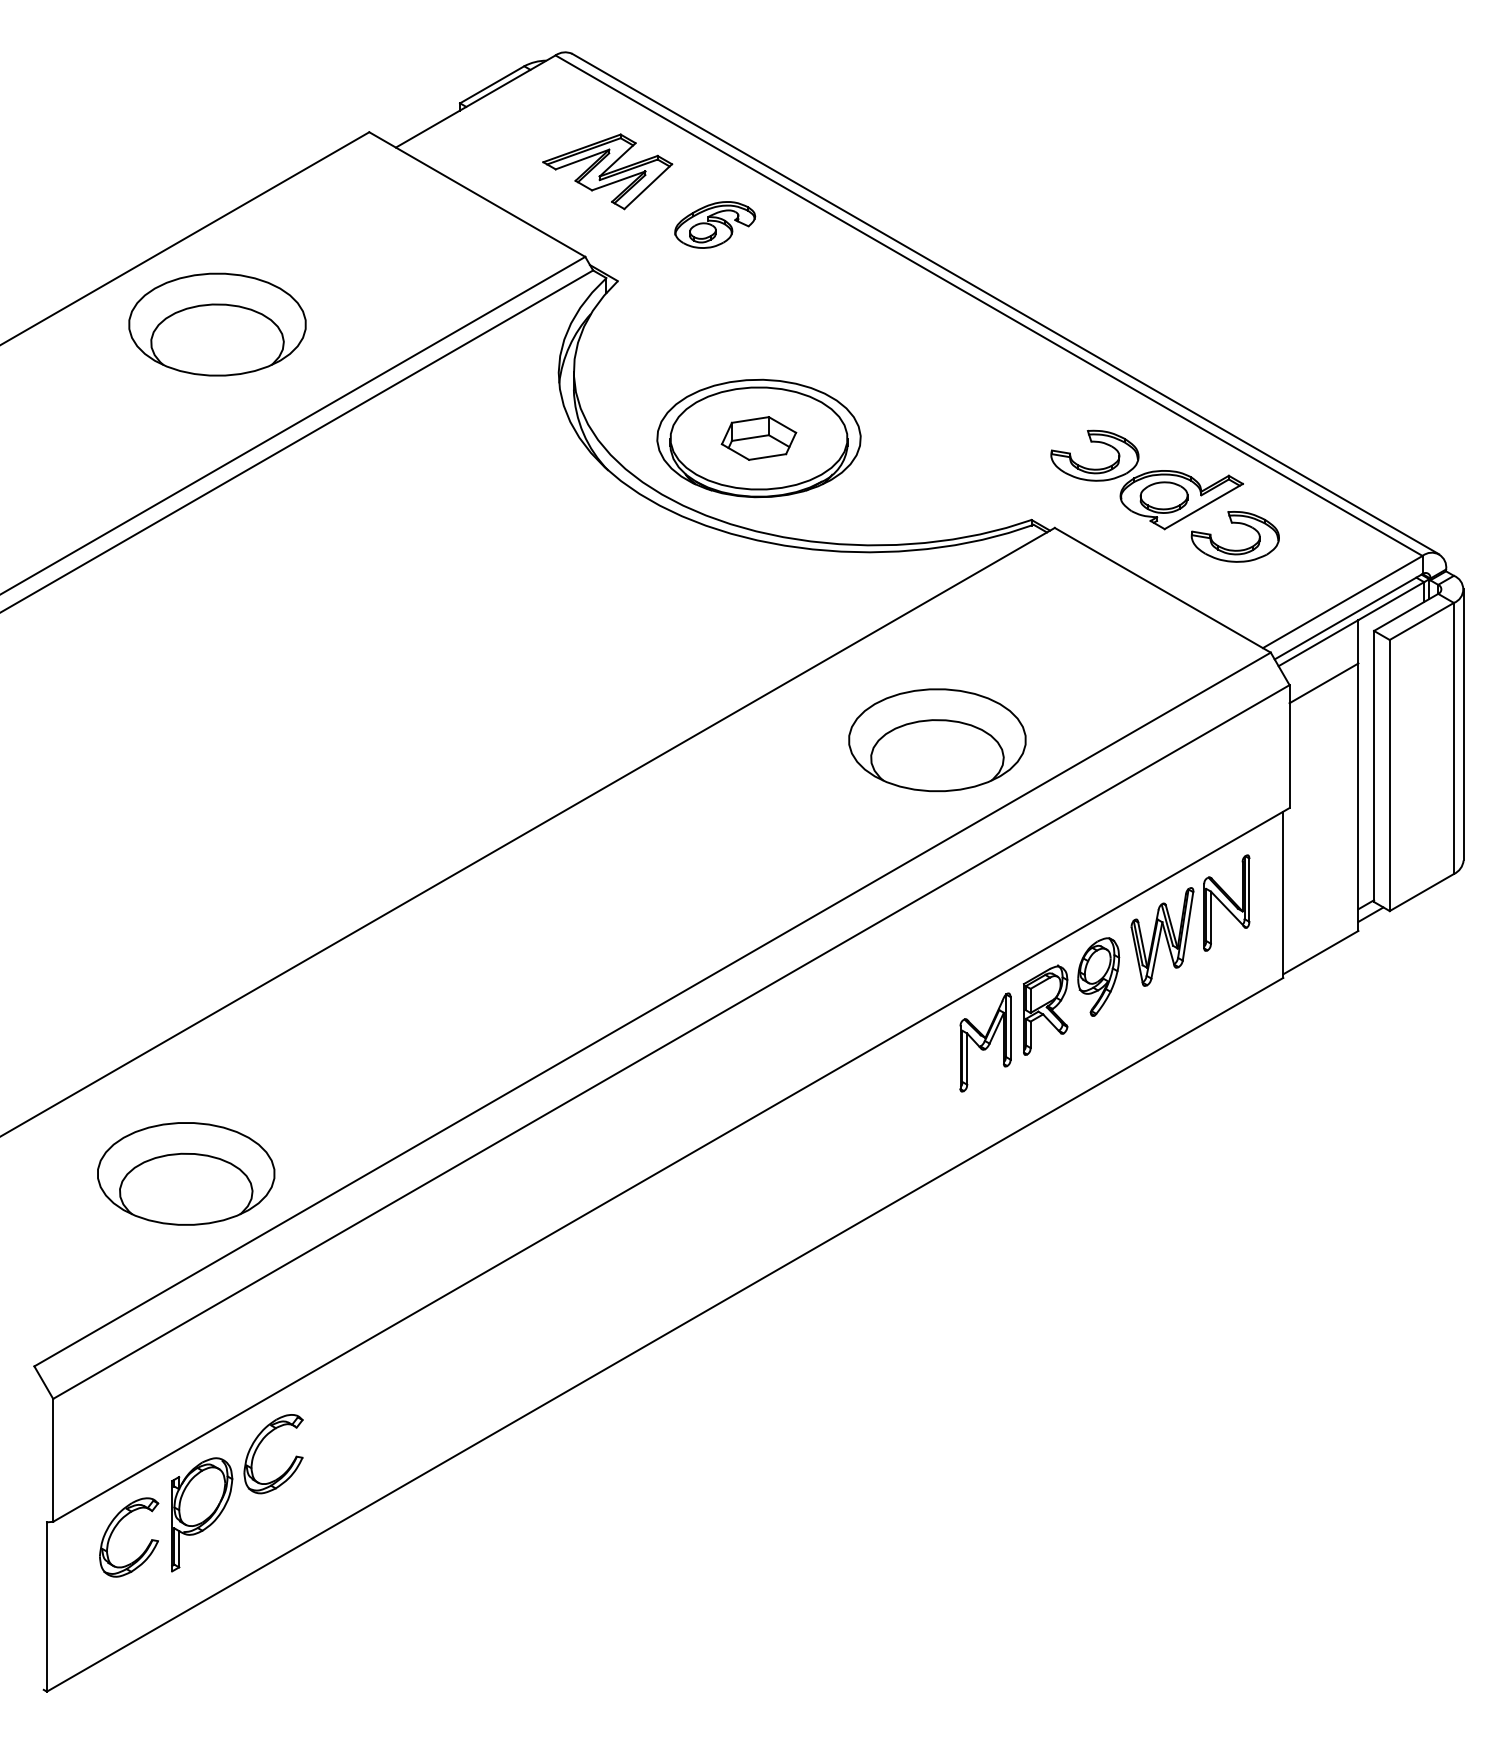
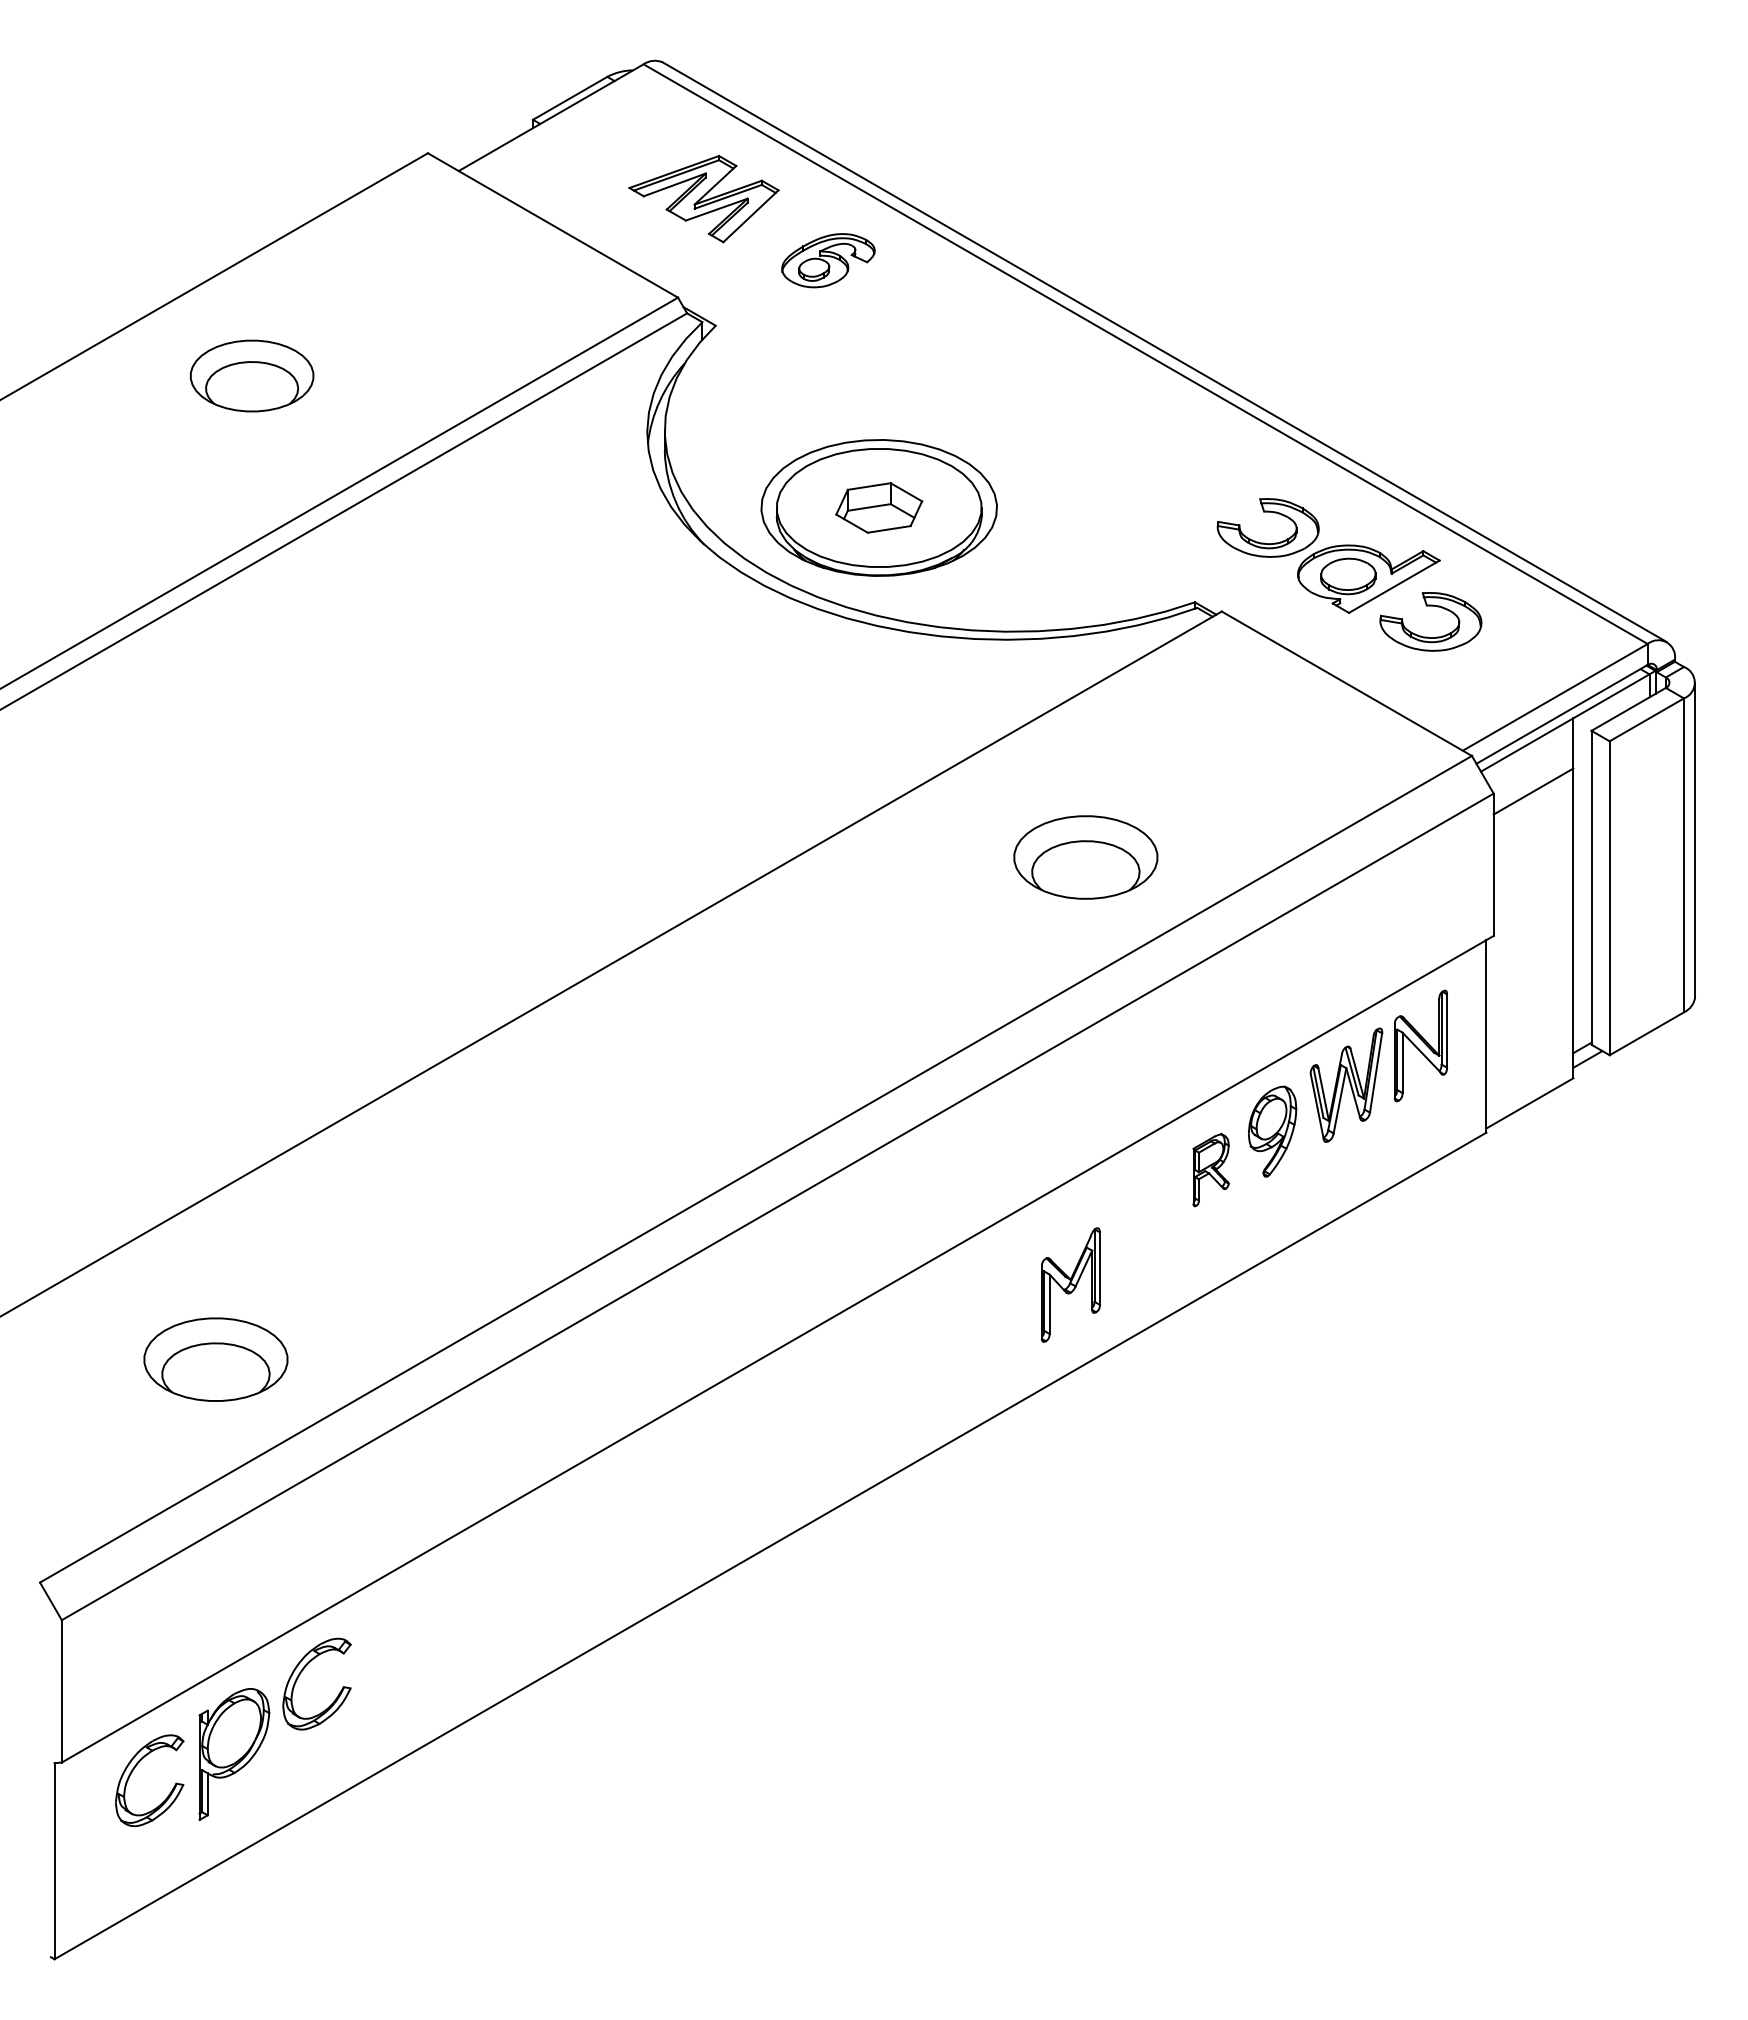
part: (217, 324) -> (252, 375), size x0.6
part: (937, 740) -> (1085, 857), size x0.7
part: (1045, 1009) -> (1211, 1169), size x0.7
part: (985, 1042) -> (1070, 1285), moved
part: (186, 1173) -> (216, 1359), size x0.7

